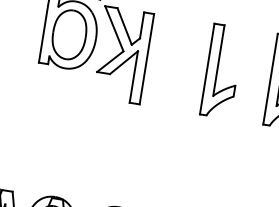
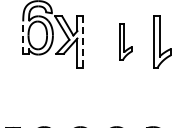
line: (43, 34) -> (23, 37), solid -> dashed
line: (147, 59) -> (83, 42), solid -> dashed
part: (222, 70) -> (126, 41), size x0.7

